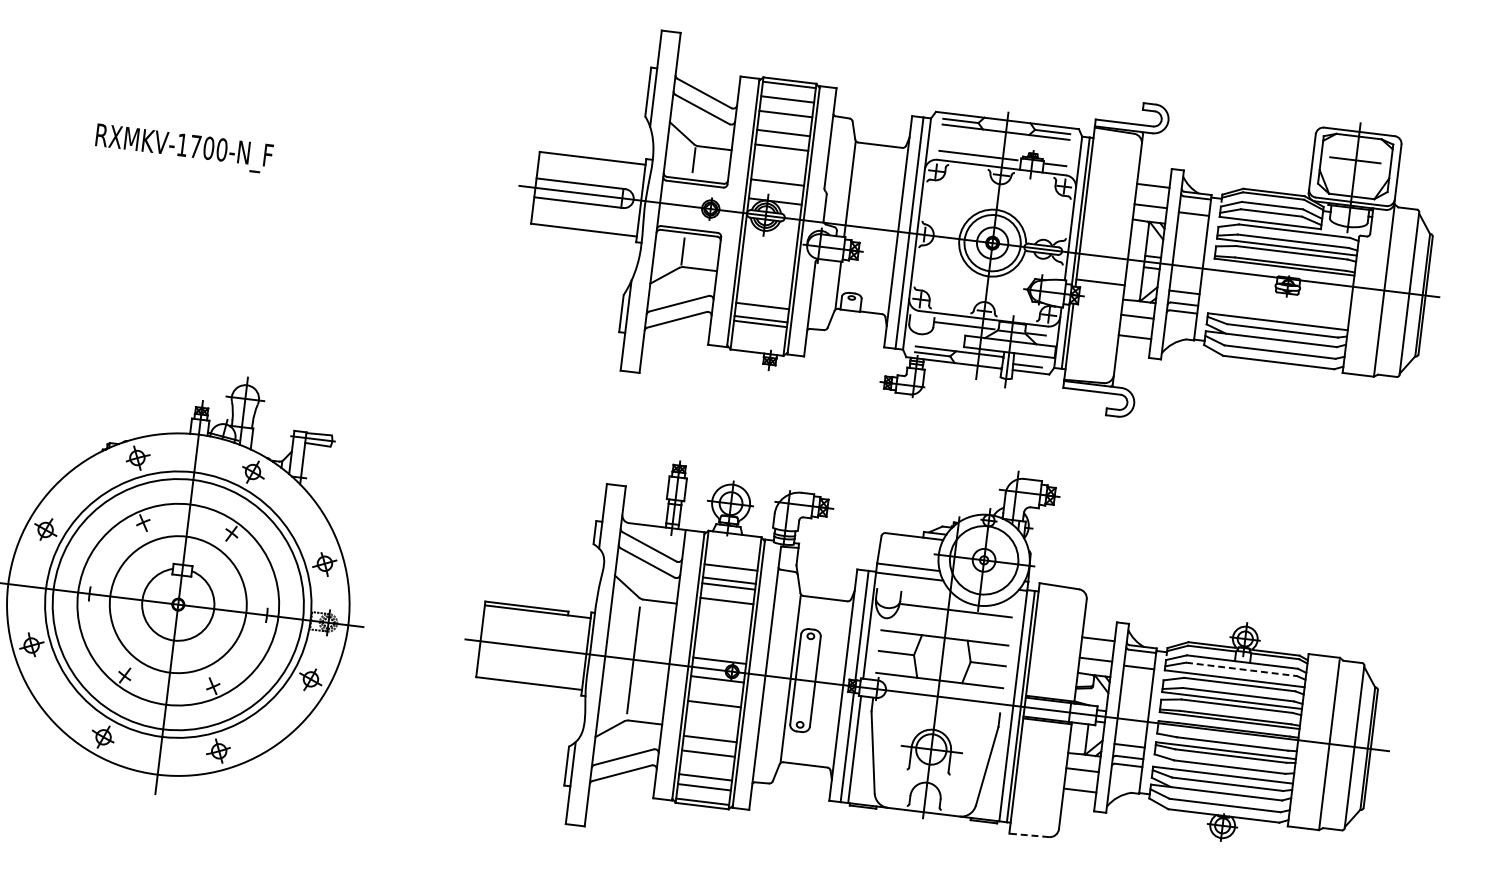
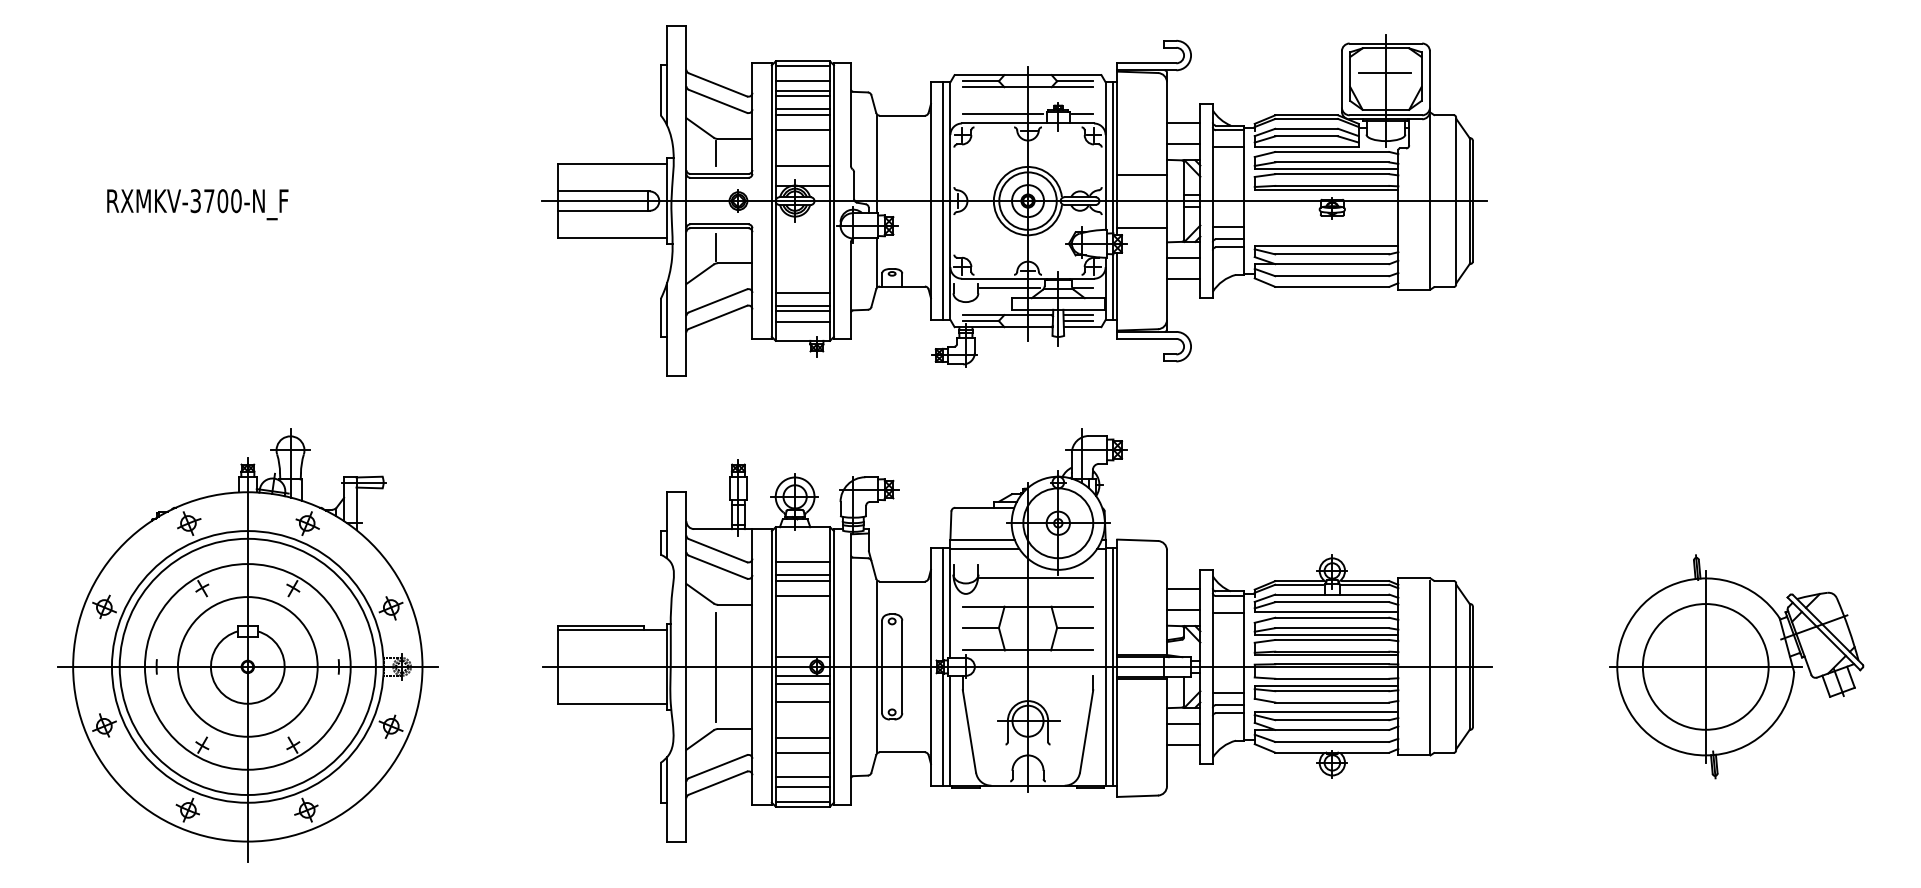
line: (786, 108) -> (802, 90), added
line: (783, 127) -> (802, 109), added
text: (182, 145) -> (195, 201), RXMKV-1700-N_F -> RXMKV-3700-N_F
line: (1107, 230) -> (1142, 174), added
line: (758, 333) -> (802, 321), added
line: (1028, 360) -> (1078, 315), added
line: (1241, 669) -> (1332, 602), dashed -> solid
line: (716, 687) -> (802, 684), added
line: (1029, 835) -> (1137, 796), dashed -> solid

